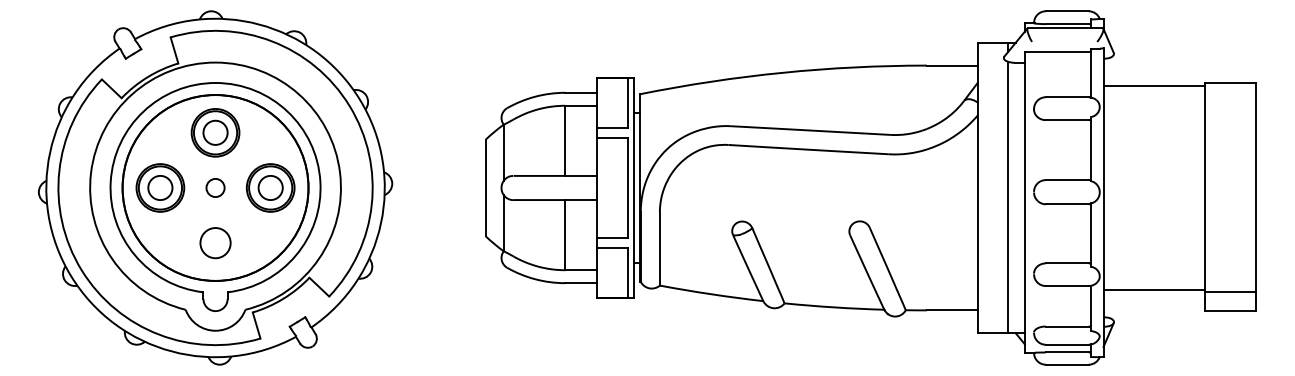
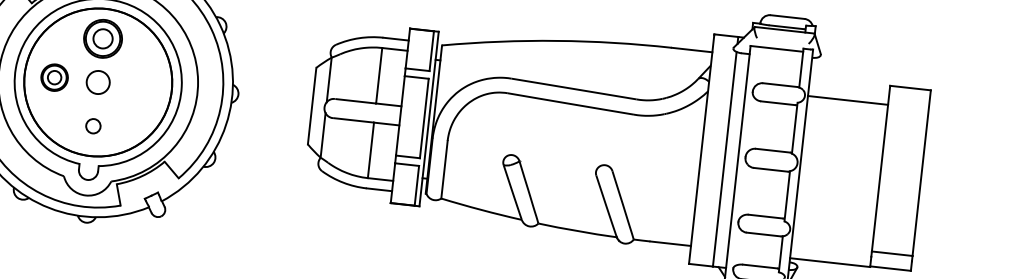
line: (1153, 86) -> (847, 100), moved
part: (160, 187) -> (54, 77), size x0.7
circle: (215, 187) -> (98, 82), size x1.6
part: (270, 187) -> (141, 86), removed
circle: (215, 243) -> (93, 126), size x0.6
line: (1153, 289) -> (829, 262), moved

